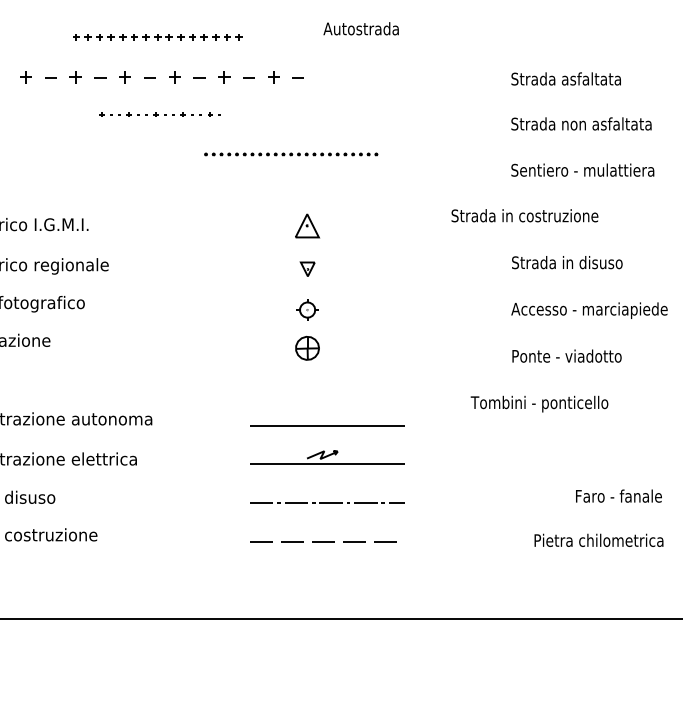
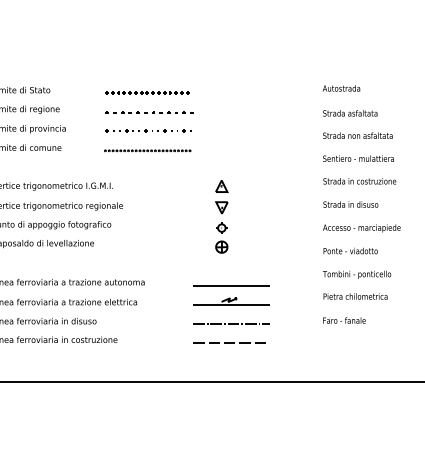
text: (361, 28) -> (341, 88), moved
part: (161, 77) -> (149, 112), size x0.62
part: (159, 113) -> (148, 130), size x1.43
line: (290, 153) -> (147, 150), moved
text: (524, 216) -> (359, 181), moved
part: (306, 268) -> (221, 207), size x1.67
text: (540, 403) -> (357, 274), moved
text: (618, 496) -> (344, 320), moved
text: (598, 540) -> (355, 296), moved

